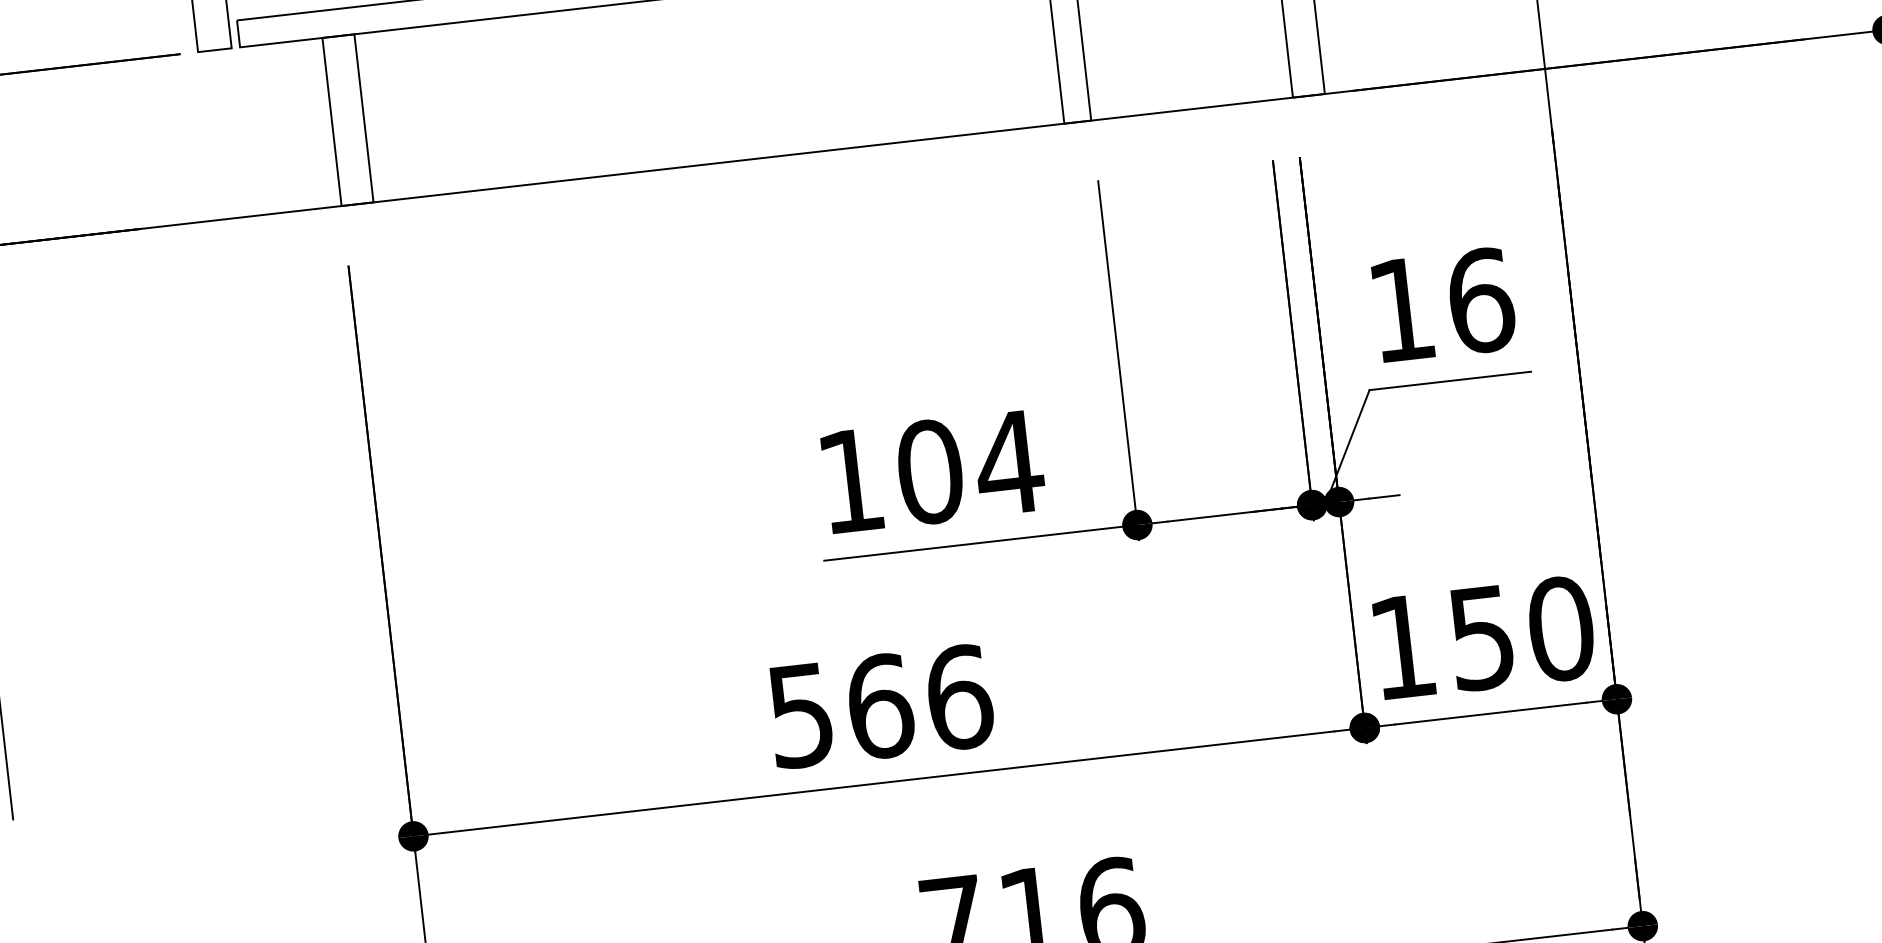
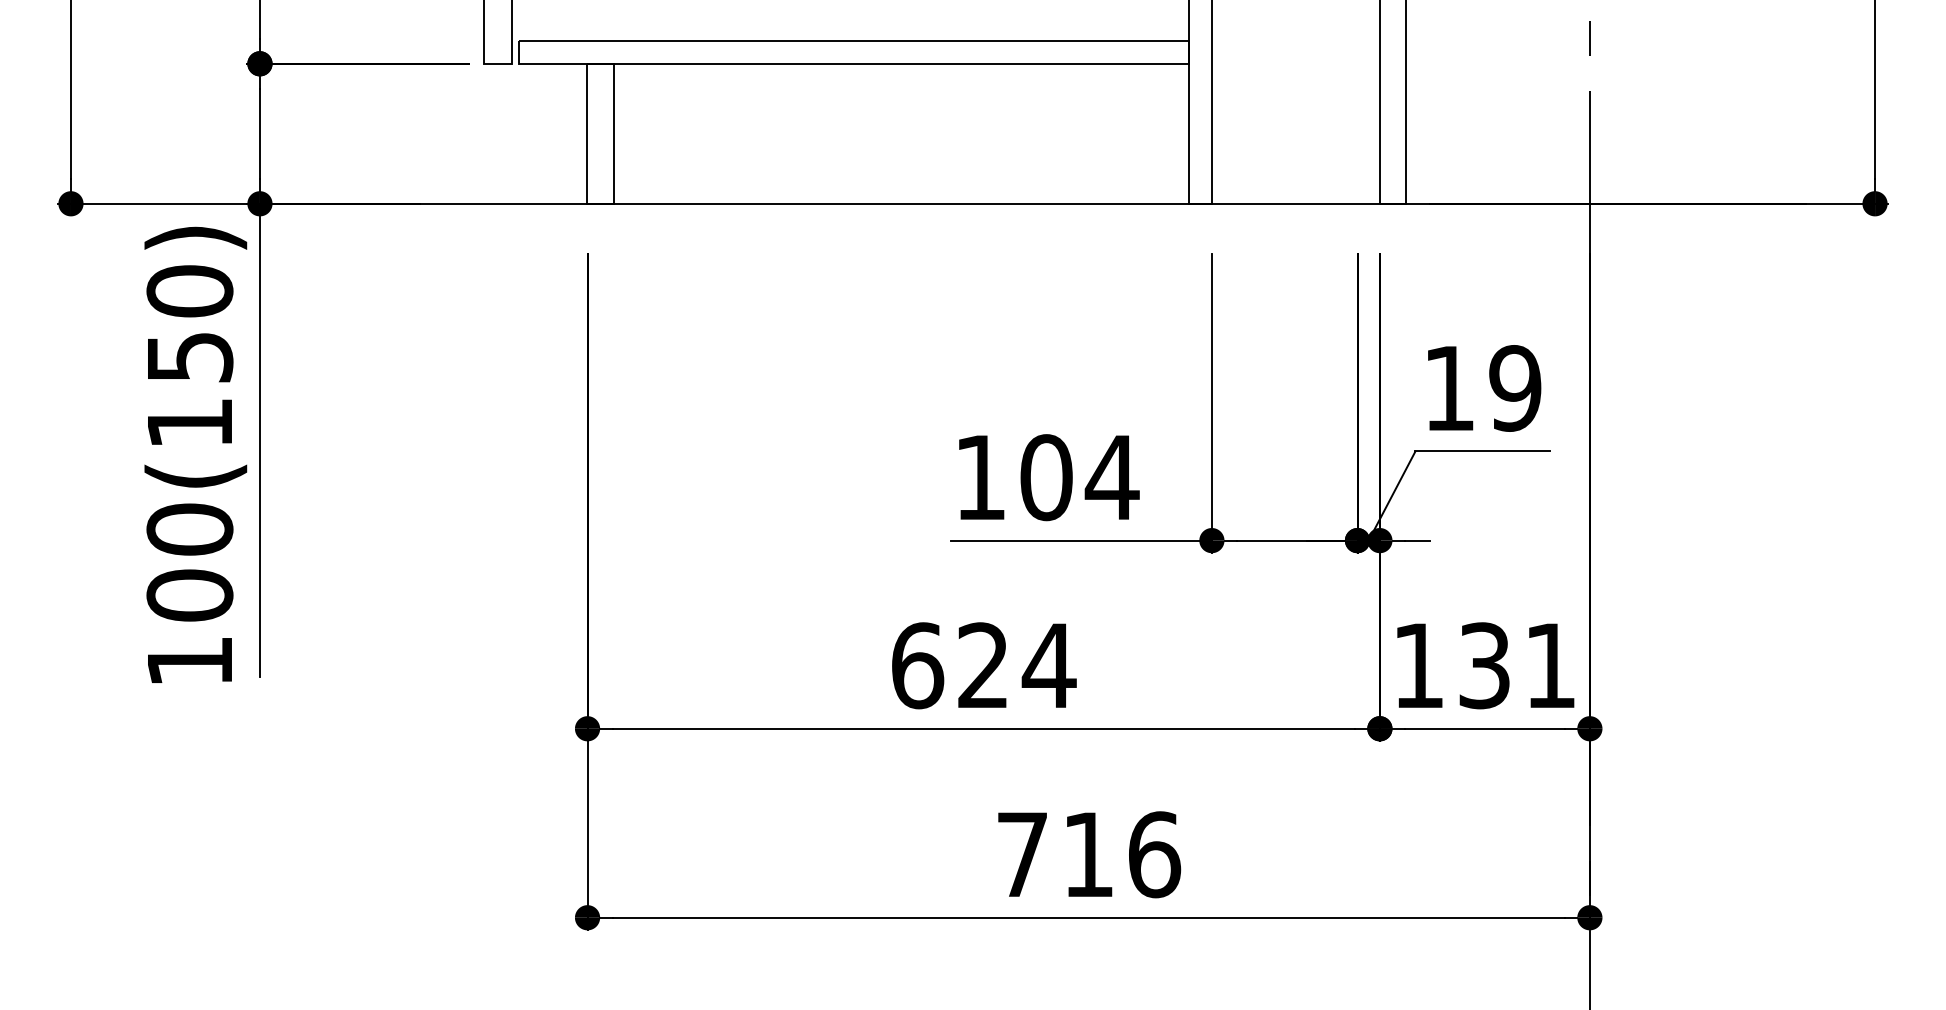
text: (1481, 300) -> (1515, 388), 16 -> 19
text: (1521, 633) -> (1517, 665), 150 -> 131
text: (881, 706) -> (984, 665), 566 -> 624

